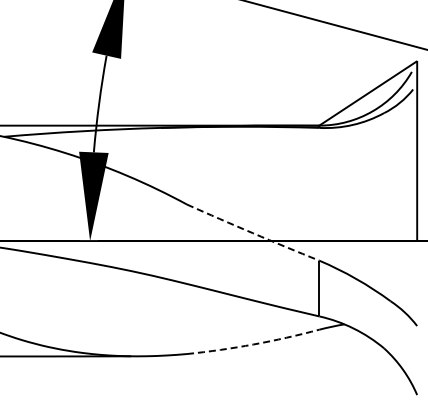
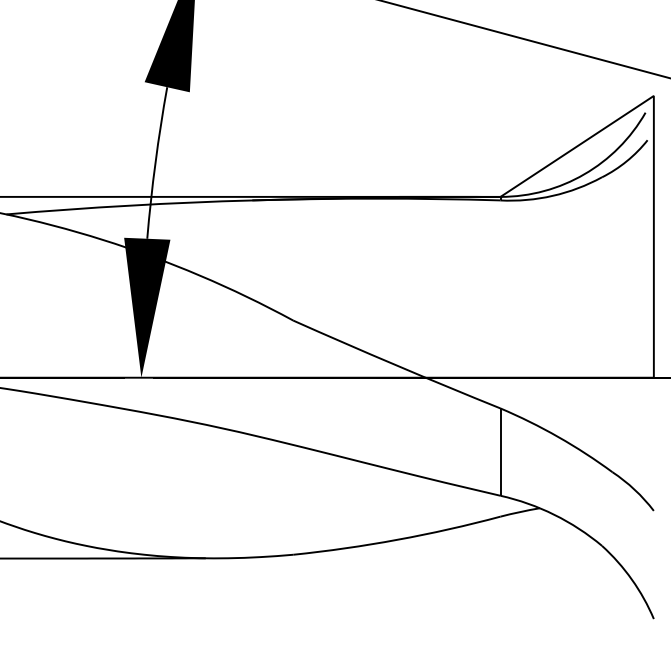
arc: (252, 233) -> (395, 365), dashed -> solid
arc: (253, 344) -> (397, 539), dashed -> solid

